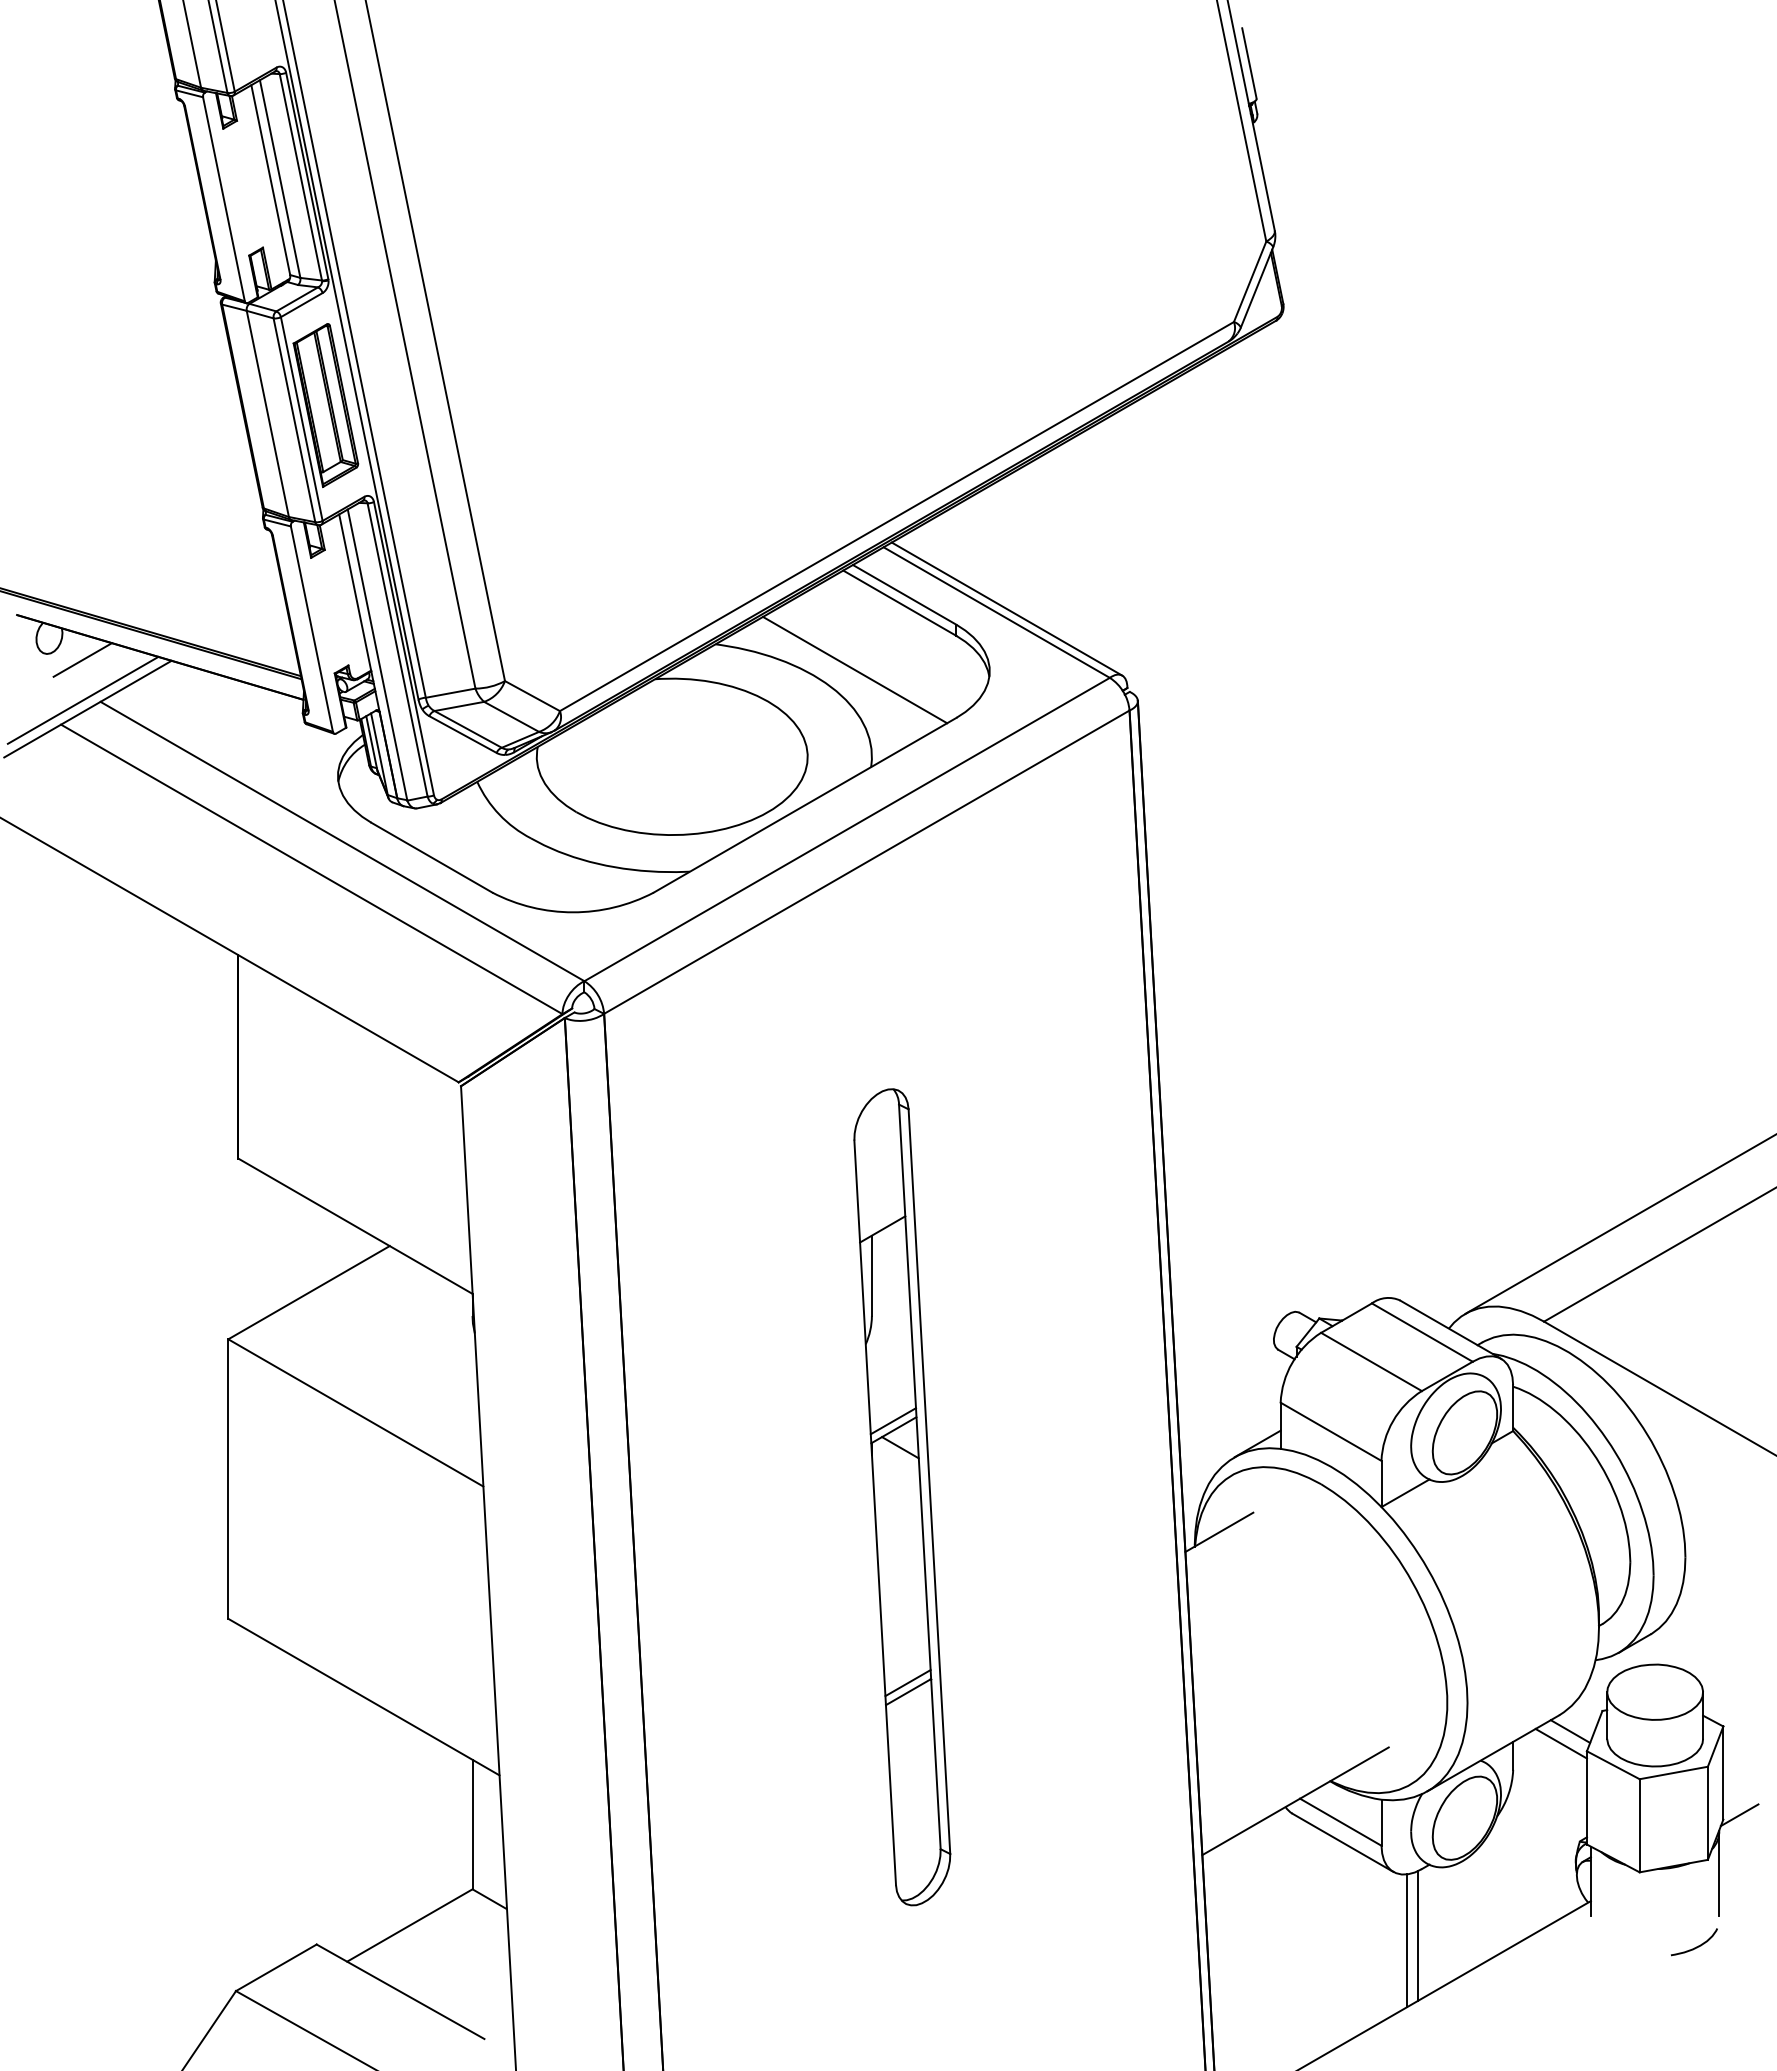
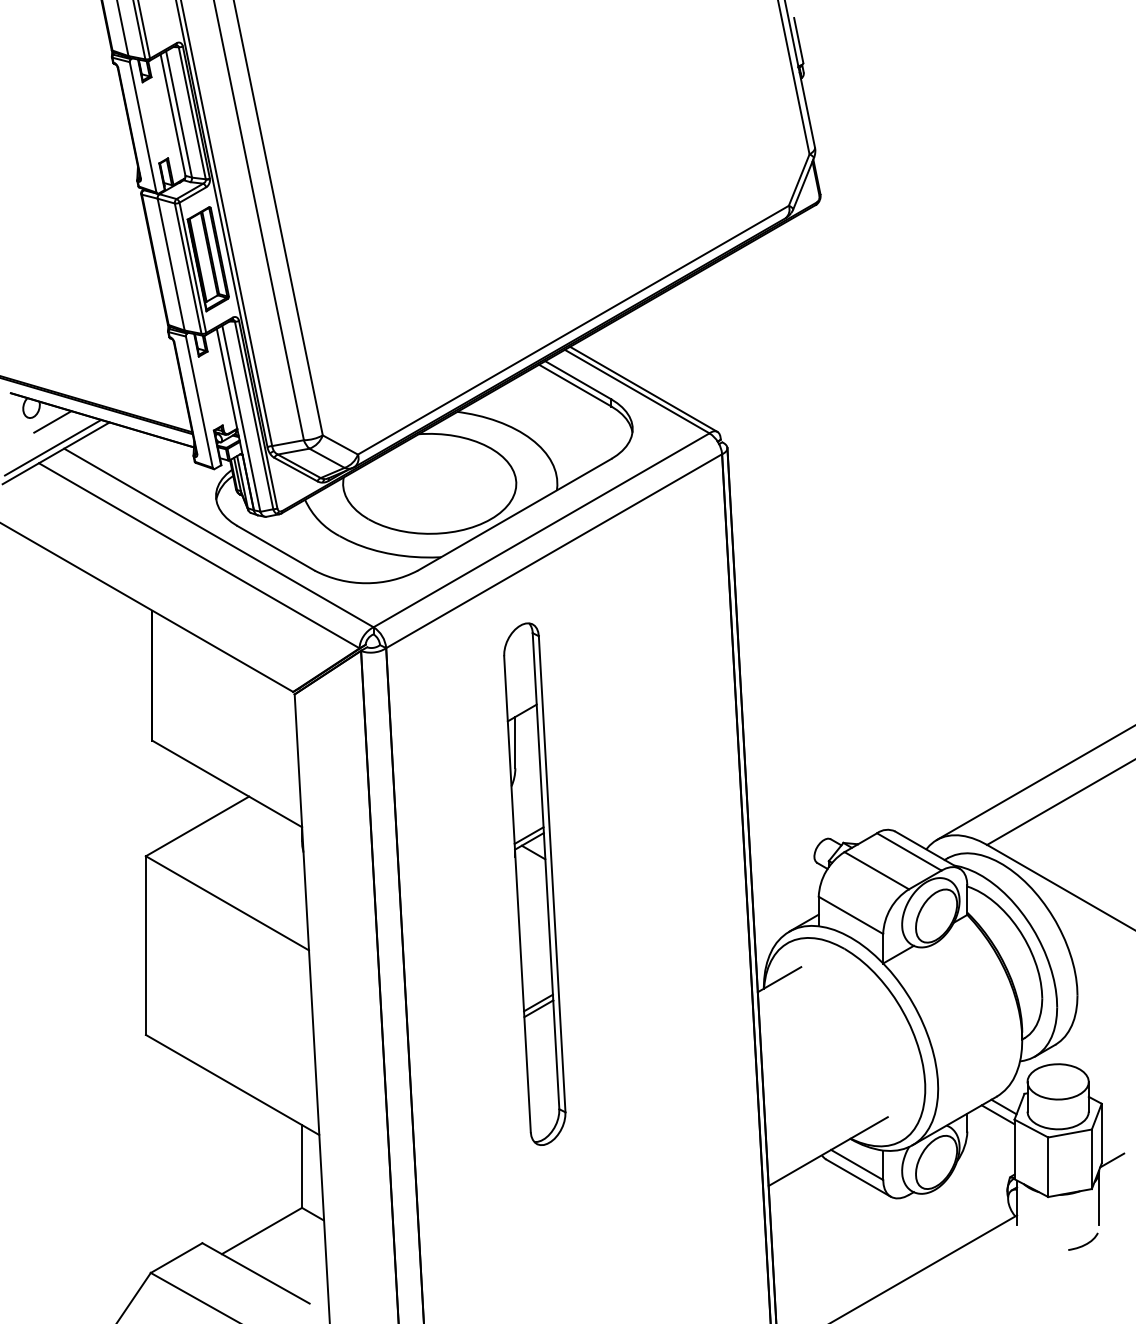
line: (854, 670) -> (546, 428), removed
part: (901, 1496) -> (534, 883), moved
line: (1417, 1935) -> (906, 1237), removed
line: (1406, 1940) -> (899, 1240), removed

